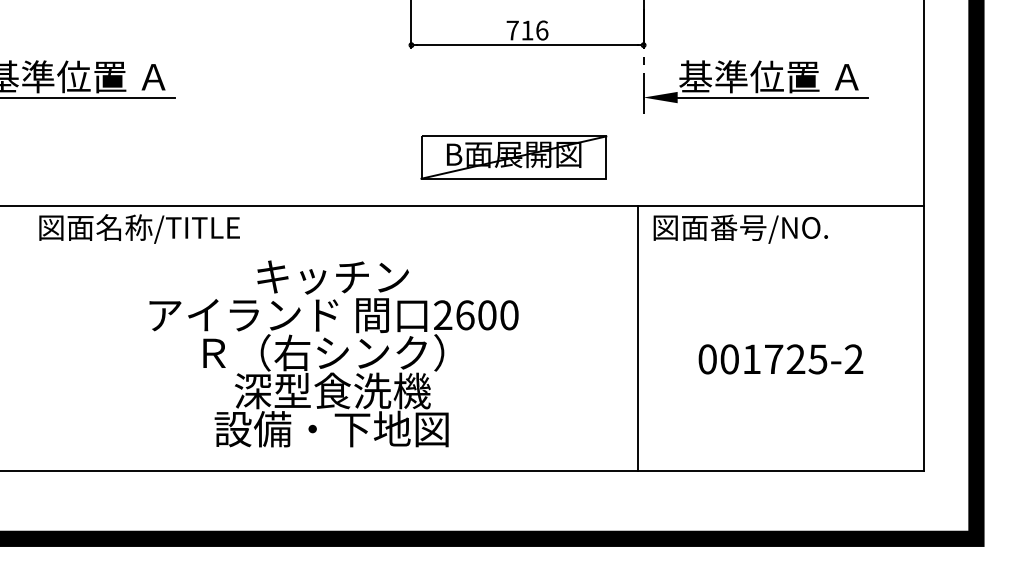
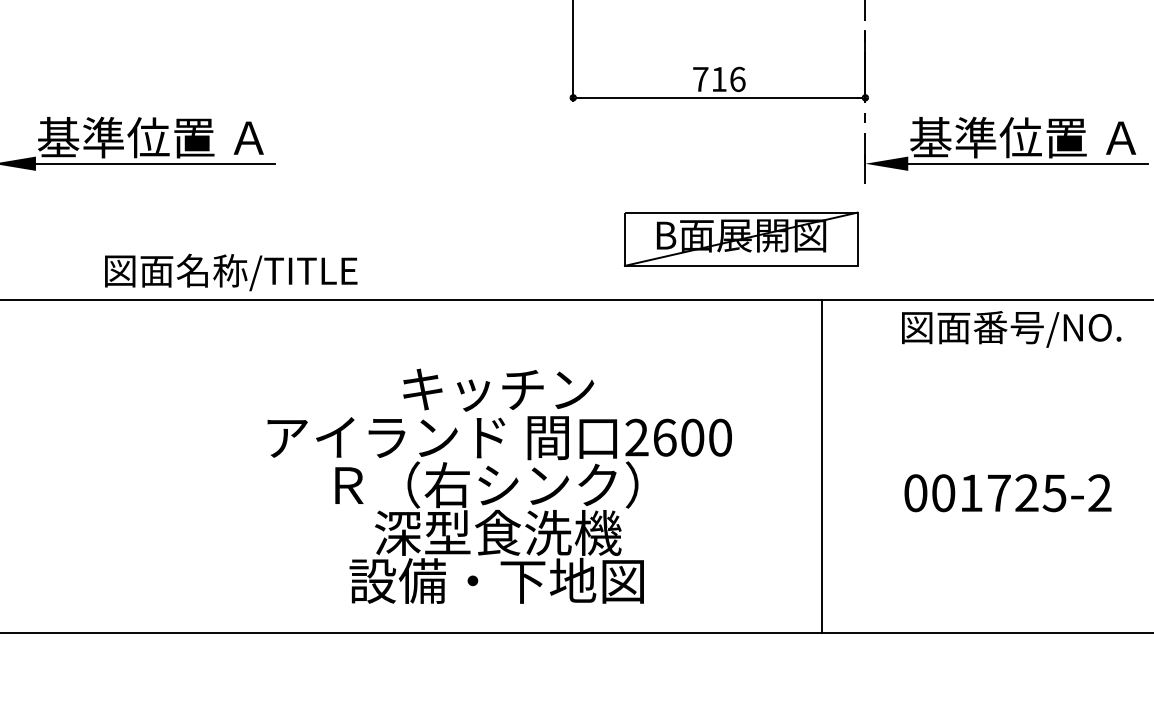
part: (513, 157) -> (740, 239), moved
text: (139, 228) -> (231, 271), moved
text: (740, 228) -> (1011, 328), moved
line: (638, 337) -> (822, 465), moved
text: (333, 353) -> (499, 485), moved
text: (780, 359) -> (1007, 493), moved

